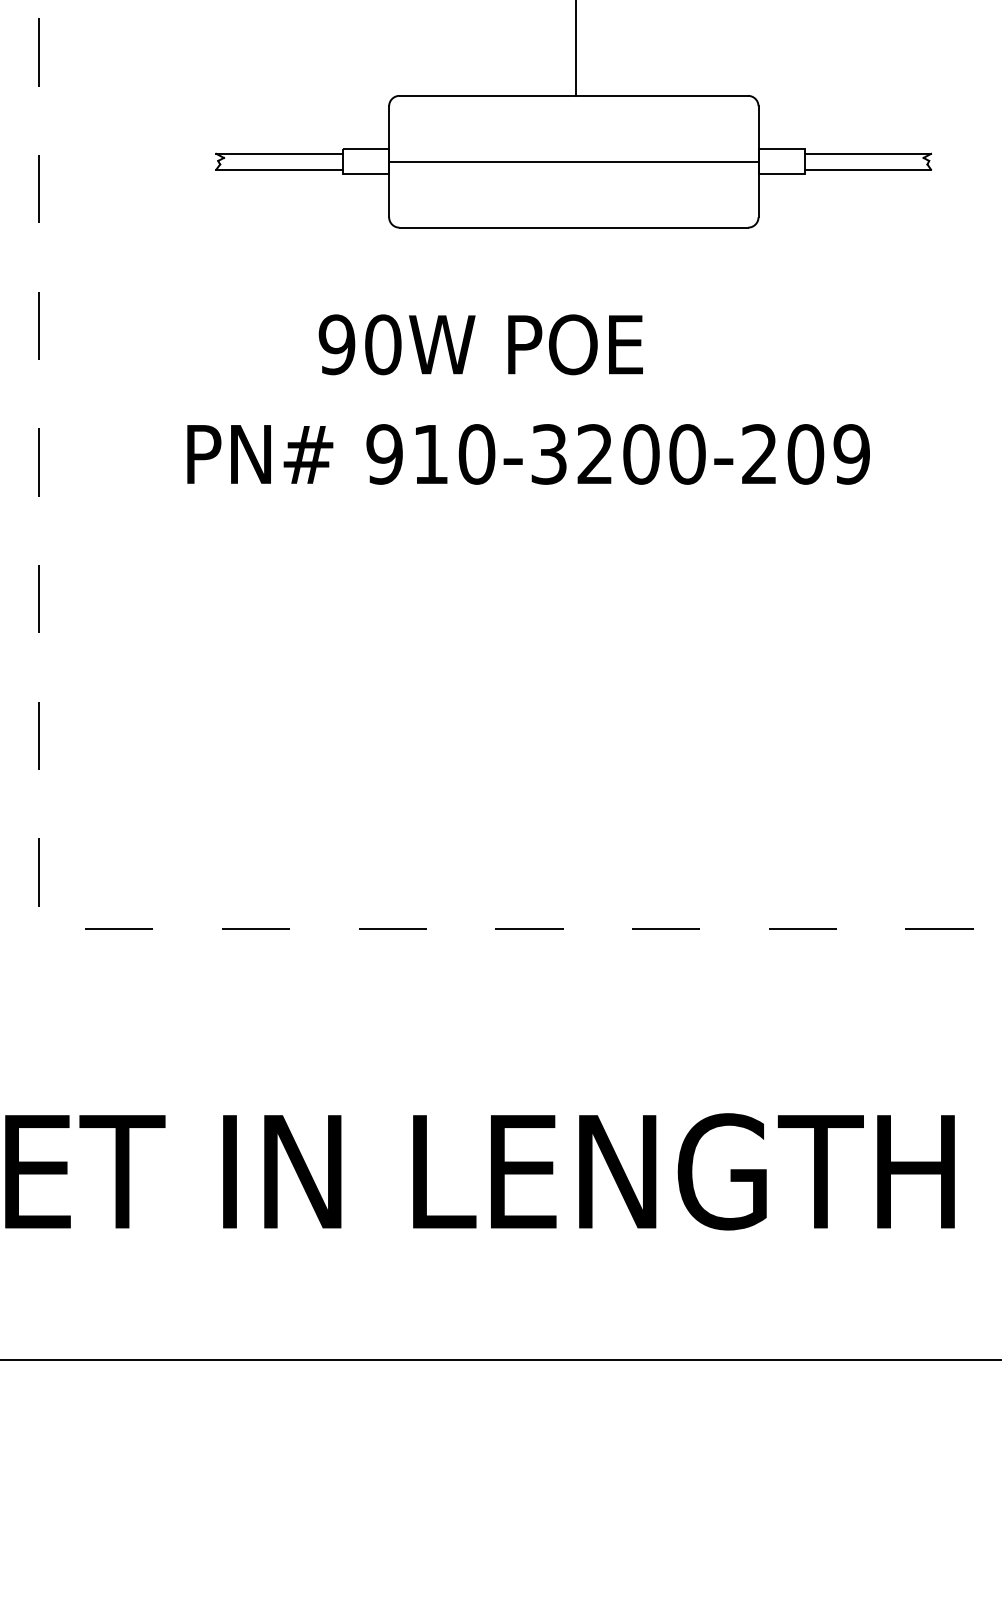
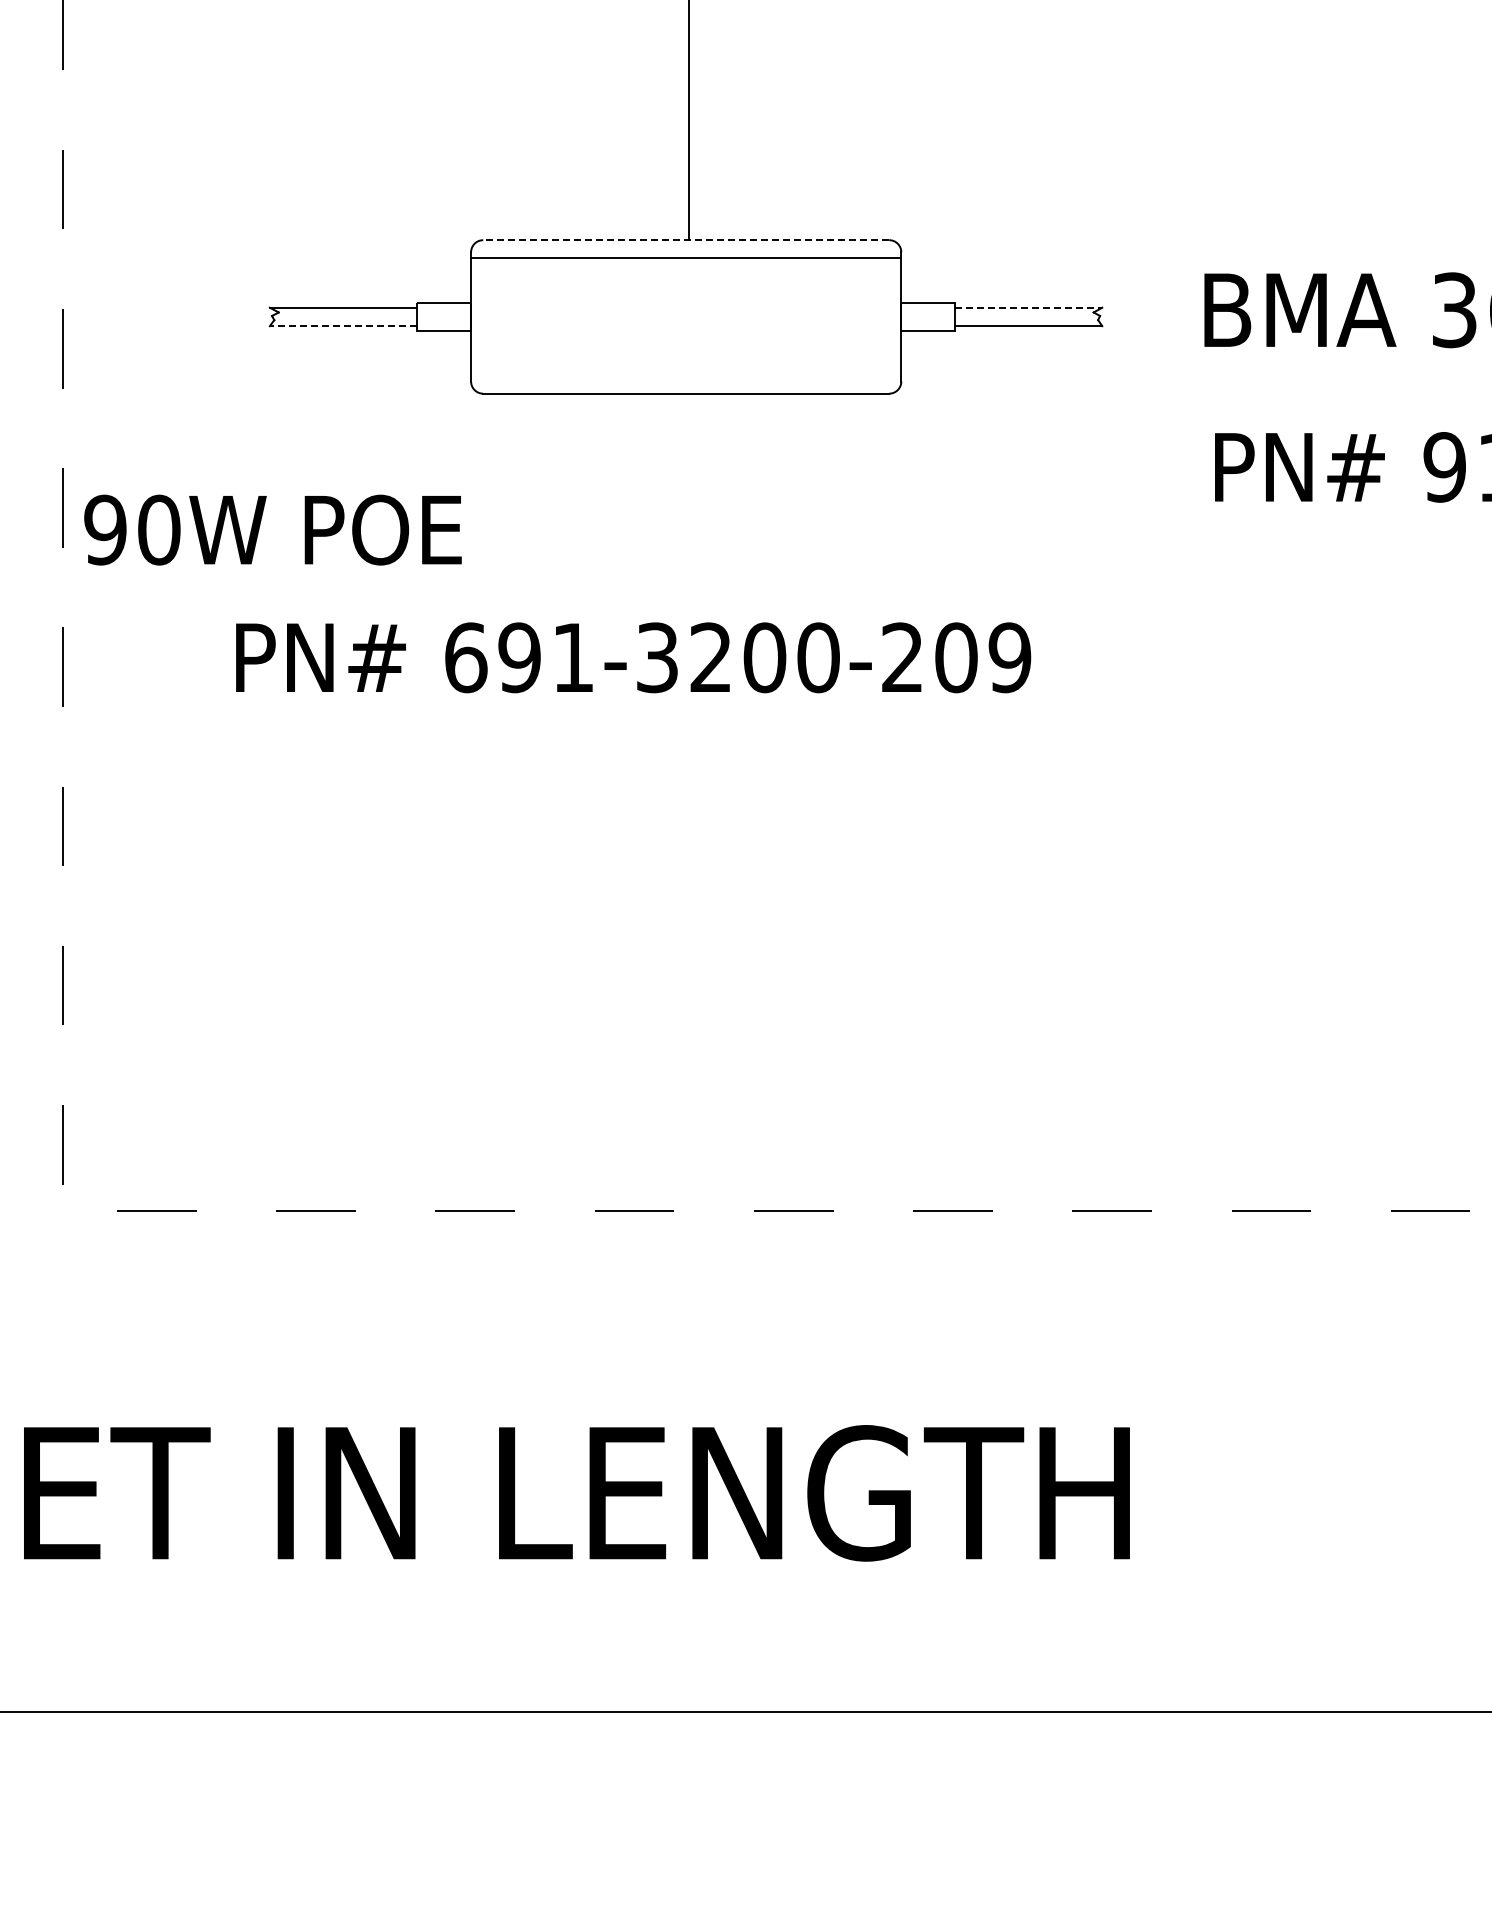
line: (573, 96) -> (685, 240), solid -> dashed
line: (868, 153) -> (1029, 307), solid -> dashed
line: (574, 161) -> (686, 257), moved
line: (279, 169) -> (343, 326), solid -> dashed
text: (480, 344) -> (272, 529), moved
text: (430, 454) -> (519, 657), 910-3200-209 -> 691-3200-209

